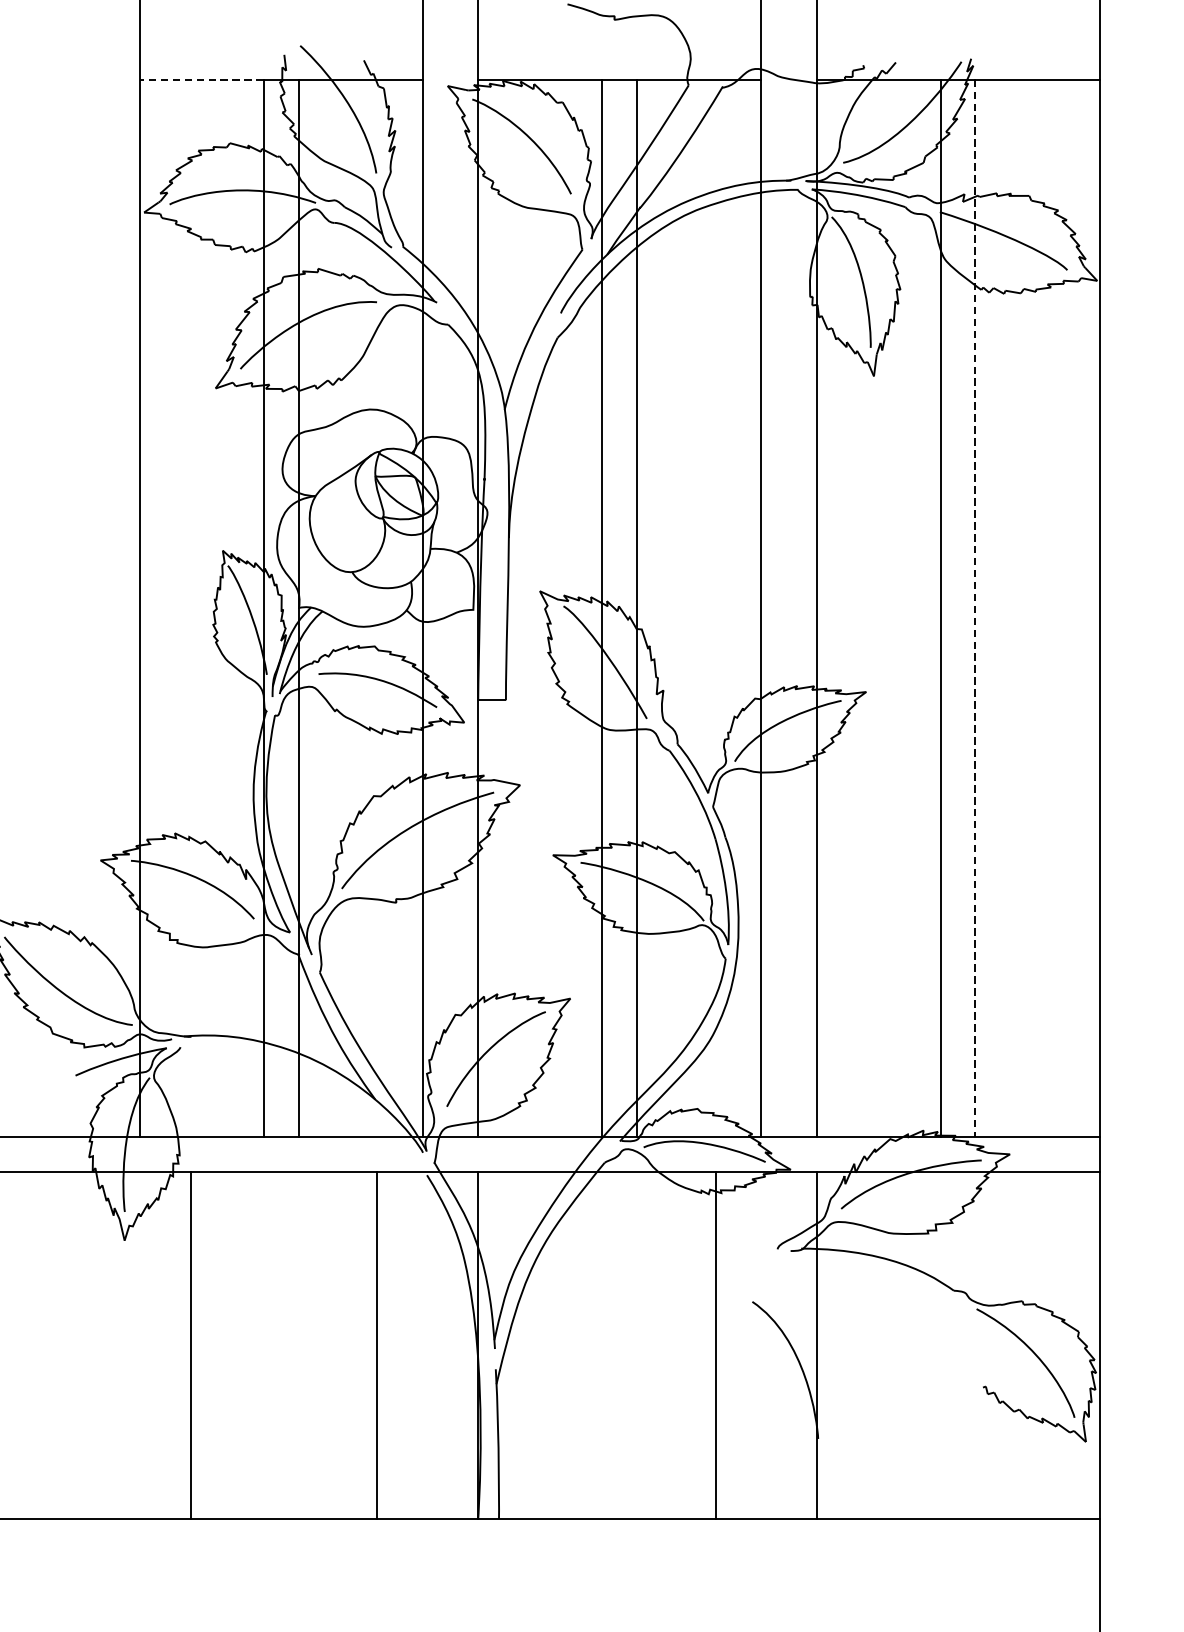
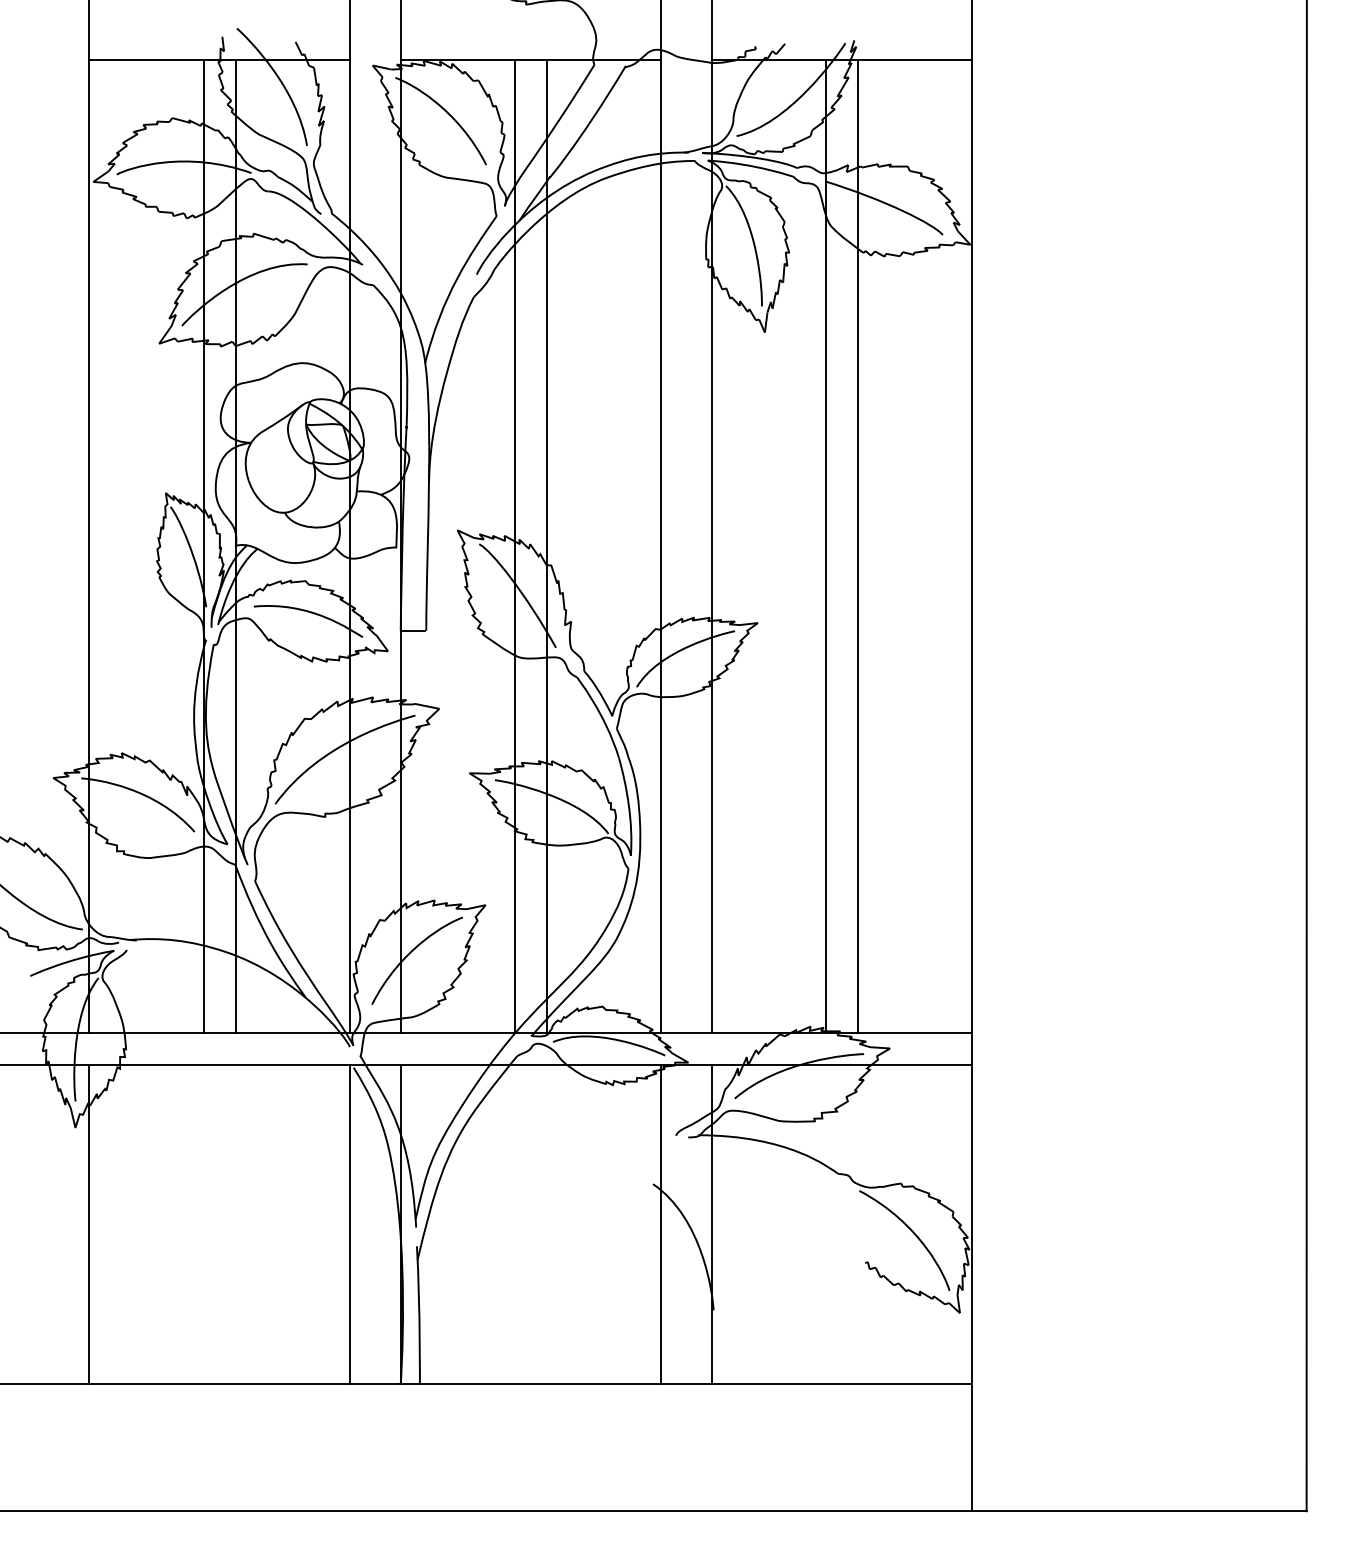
line: (200, 79) -> (145, 59), dashed -> solid
line: (975, 608) -> (858, 546), dashed -> solid
line: (191, 1344) -> (89, 1223), moved
line: (376, 1344) -> (349, 1223), moved
line: (715, 1344) -> (661, 1223), moved

